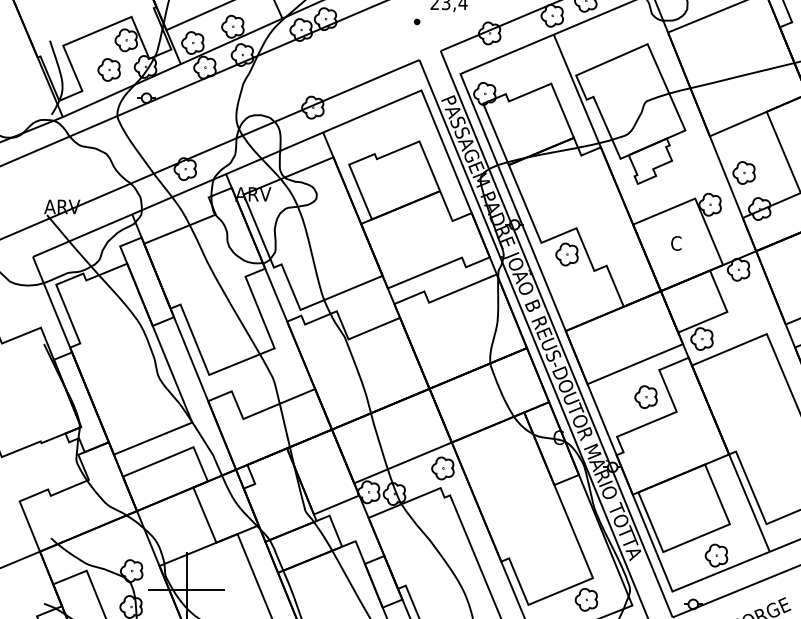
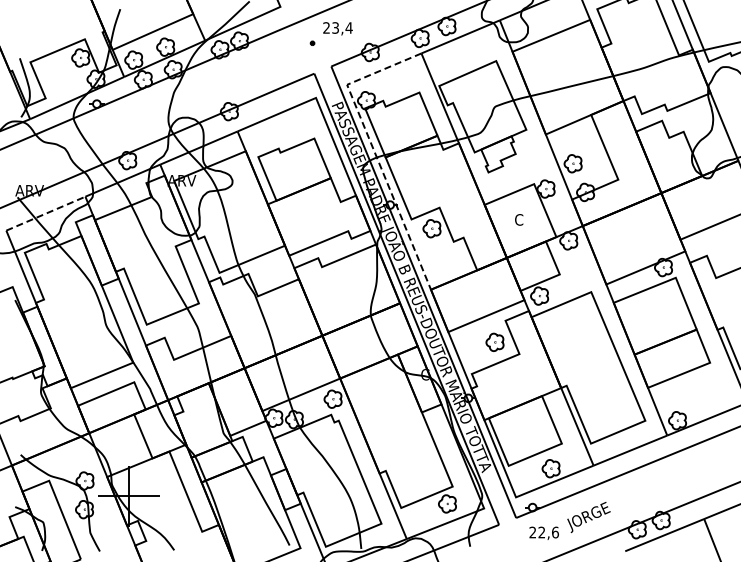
part: (108, 69) -> (66, 81), removed
line: (493, 155) -> (373, 149), solid -> dashed
line: (83, 235) -> (46, 213), solid -> dashed

